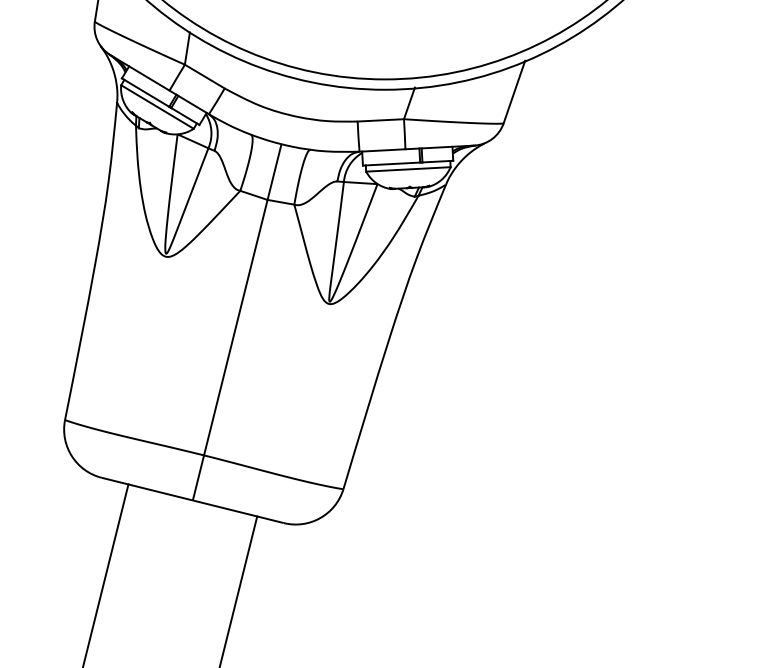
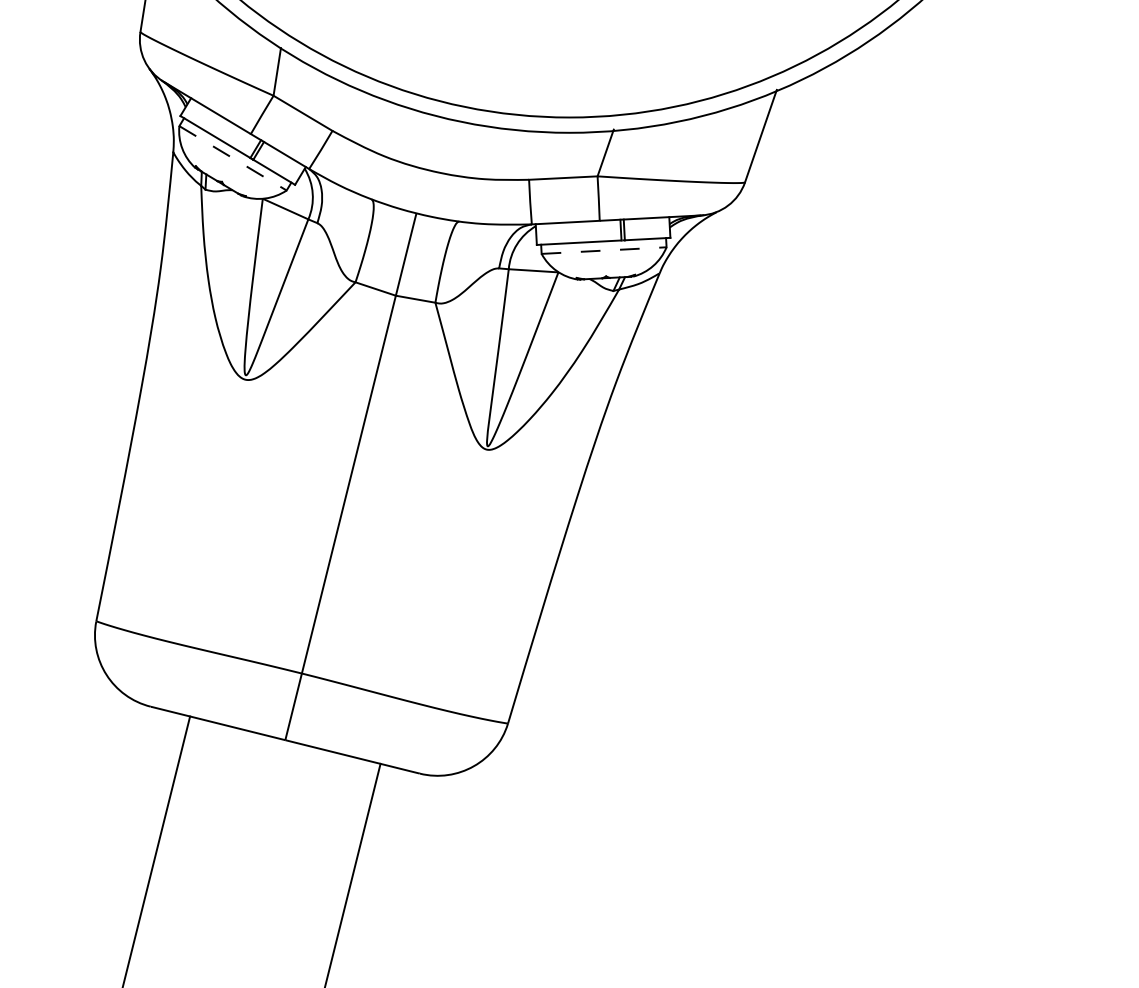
line: (157, 107) -> (233, 159), solid -> dashed
line: (408, 169) -> (604, 250), solid -> dashed

